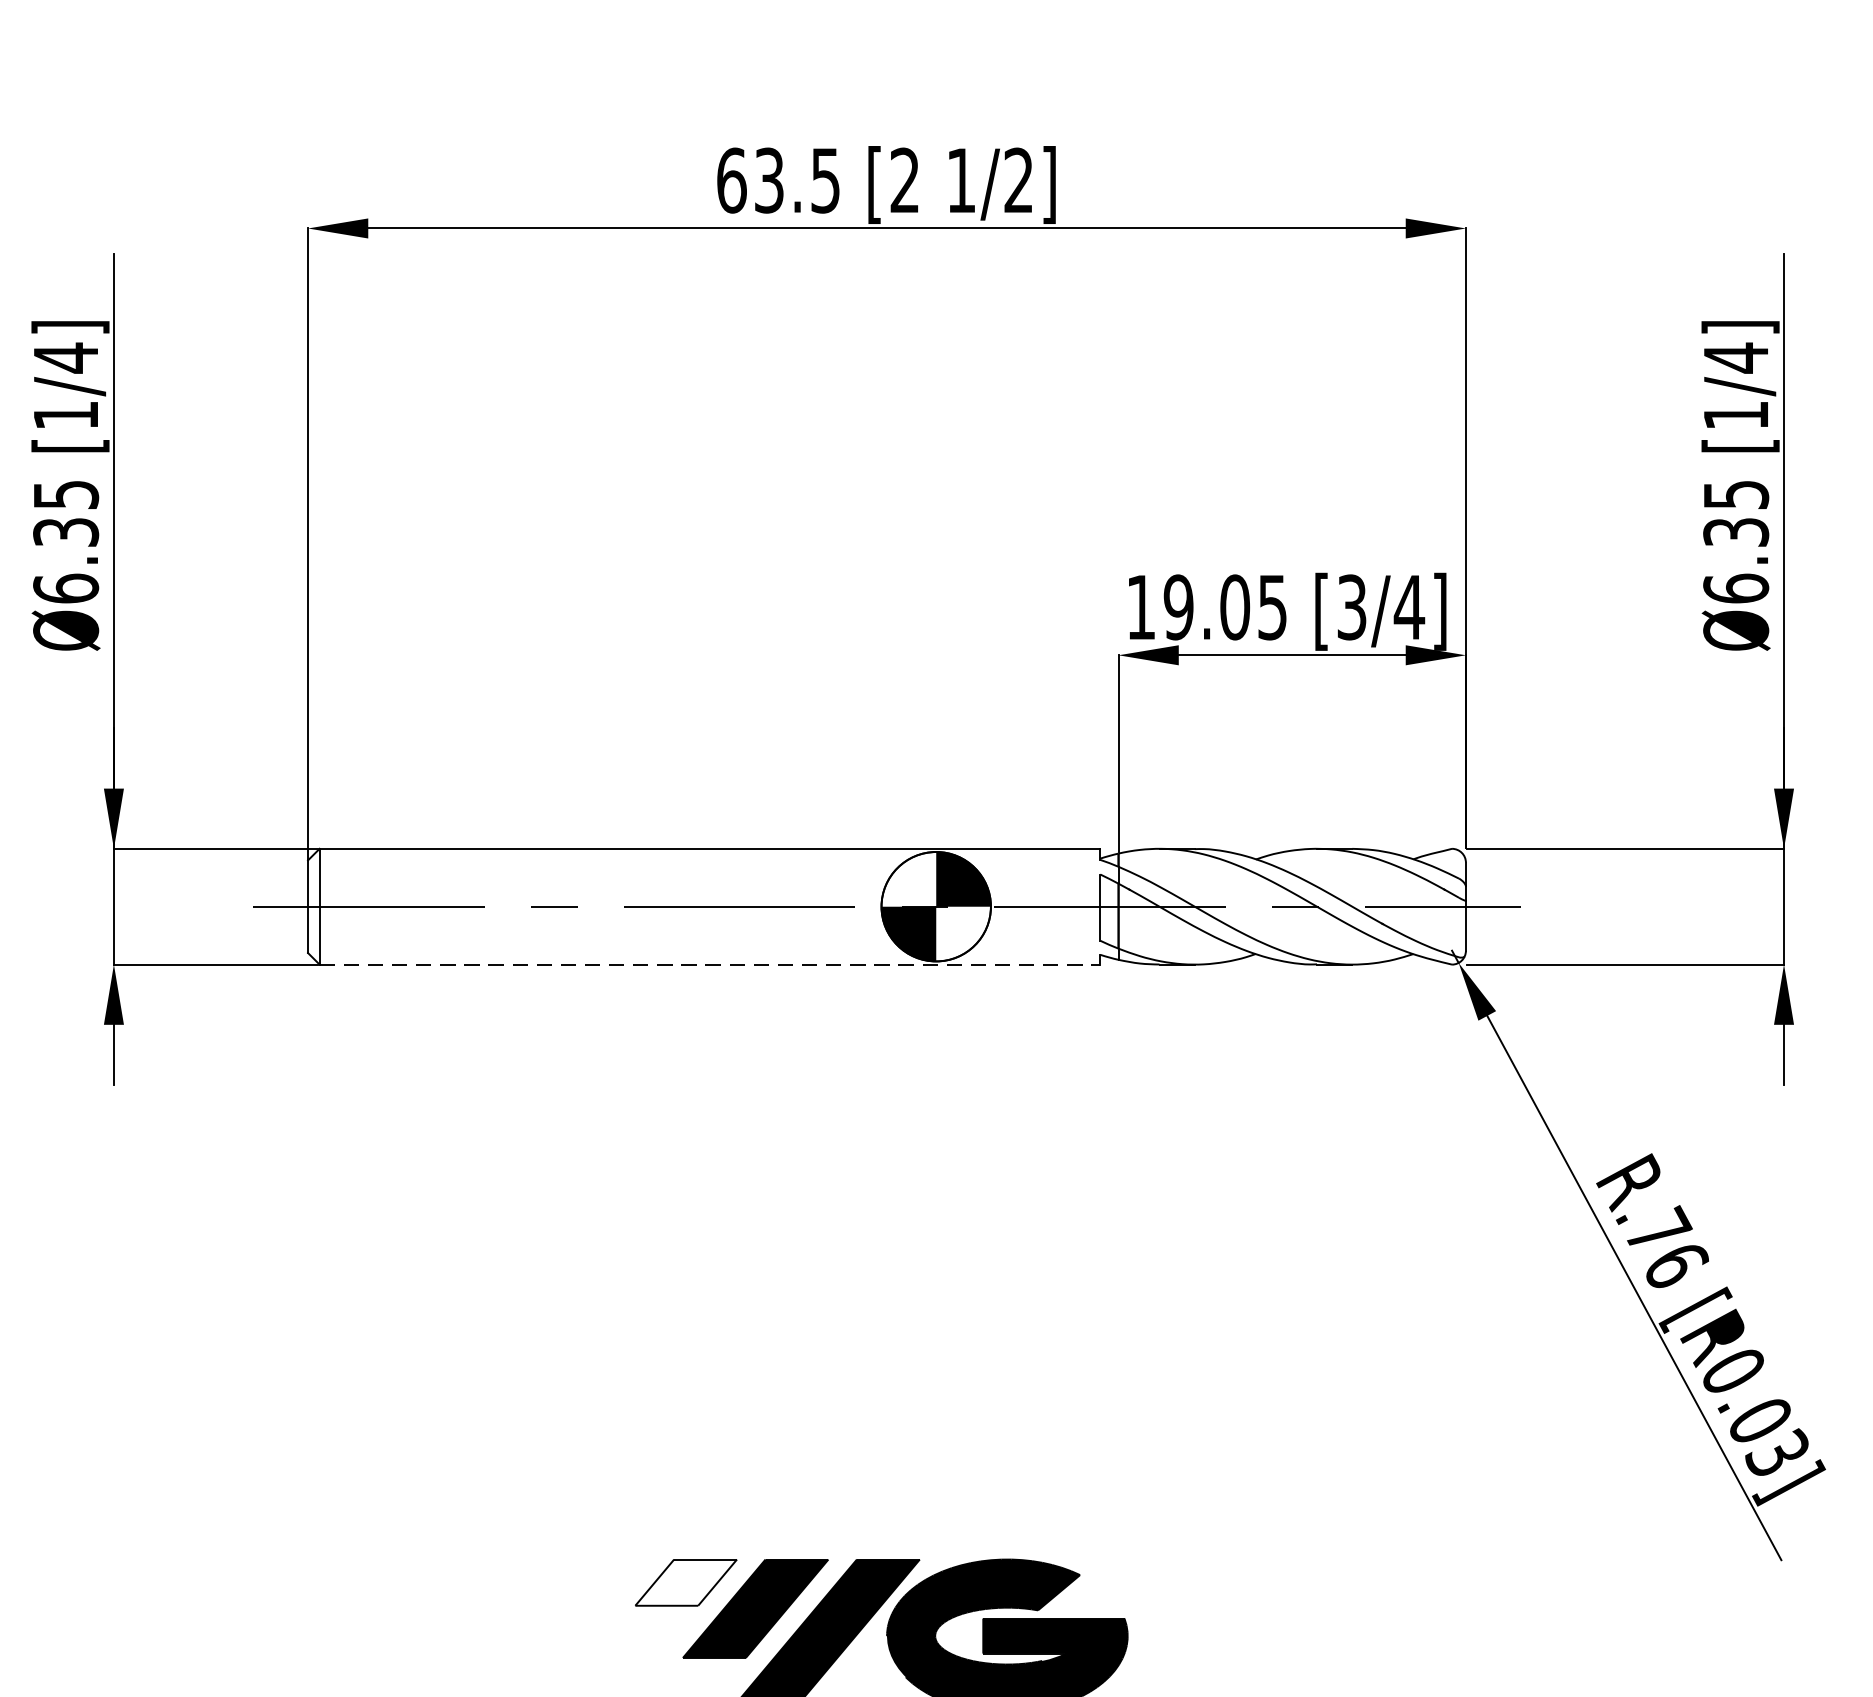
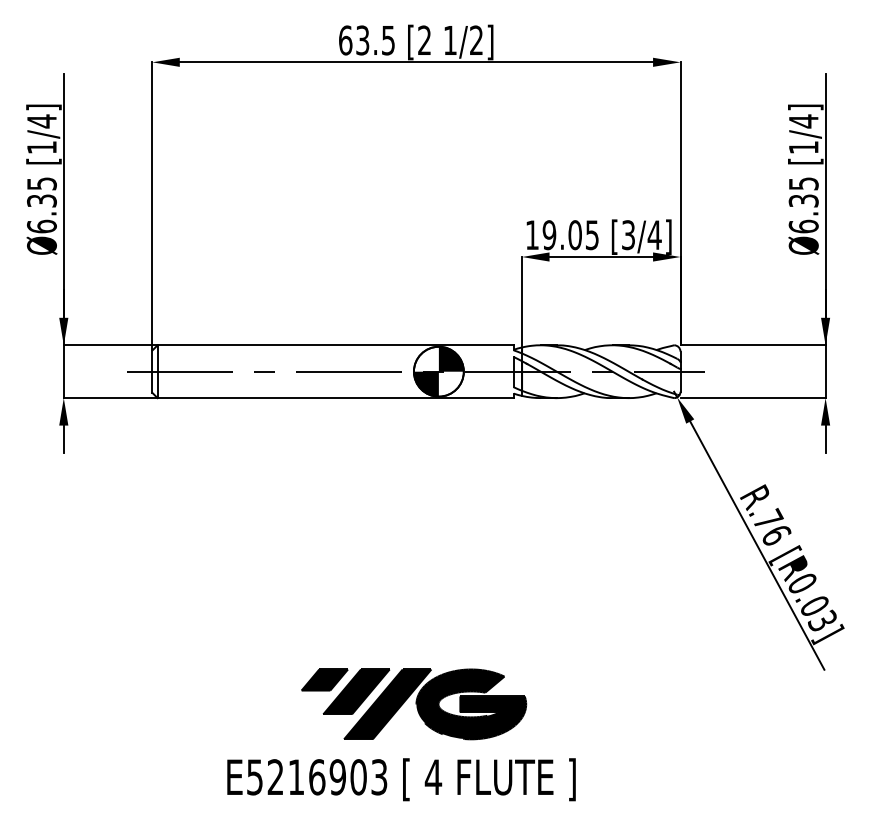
line: (711, 965) -> (336, 398), dashed -> solid
fill: (685, 1581) -> (324, 679), added

